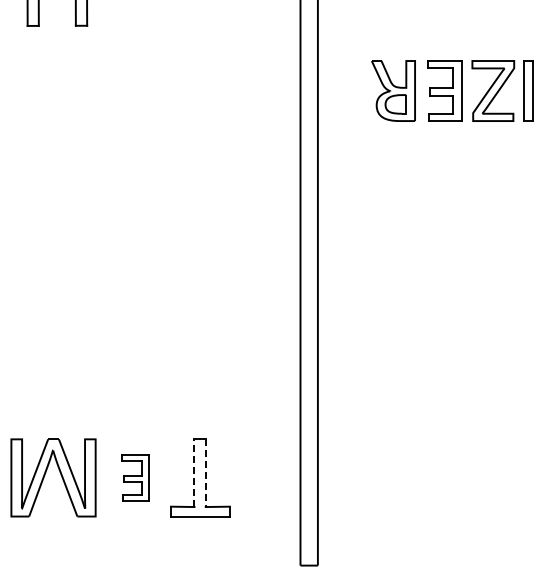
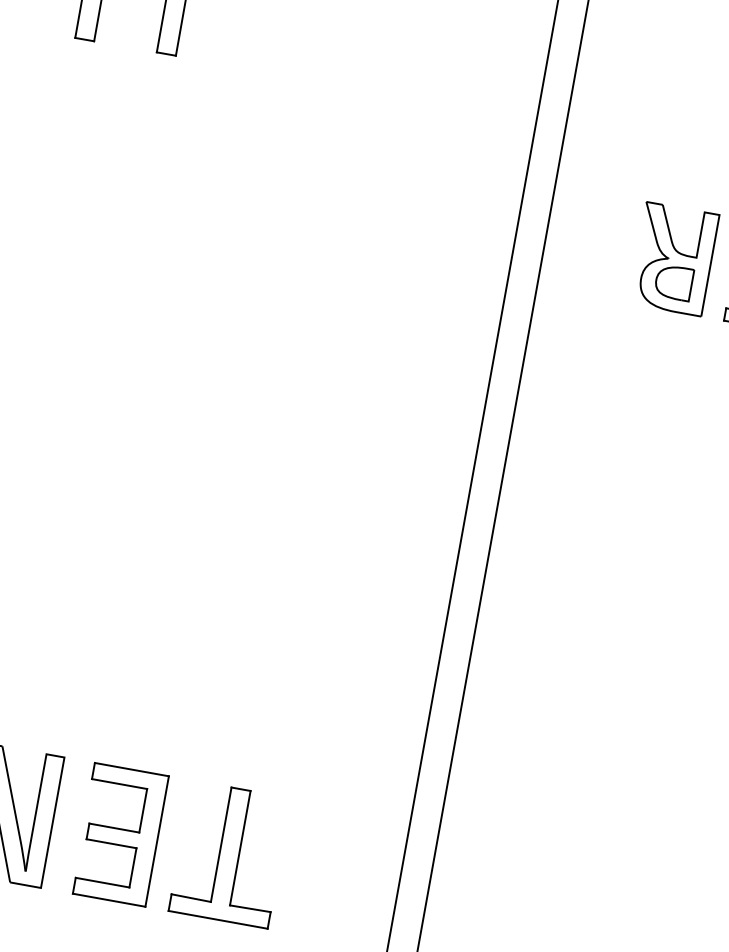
line: (194, 473) -> (221, 845), dashed -> solid
line: (205, 473) -> (239, 848), dashed -> solid
part: (135, 477) -> (120, 834), size x1.67

